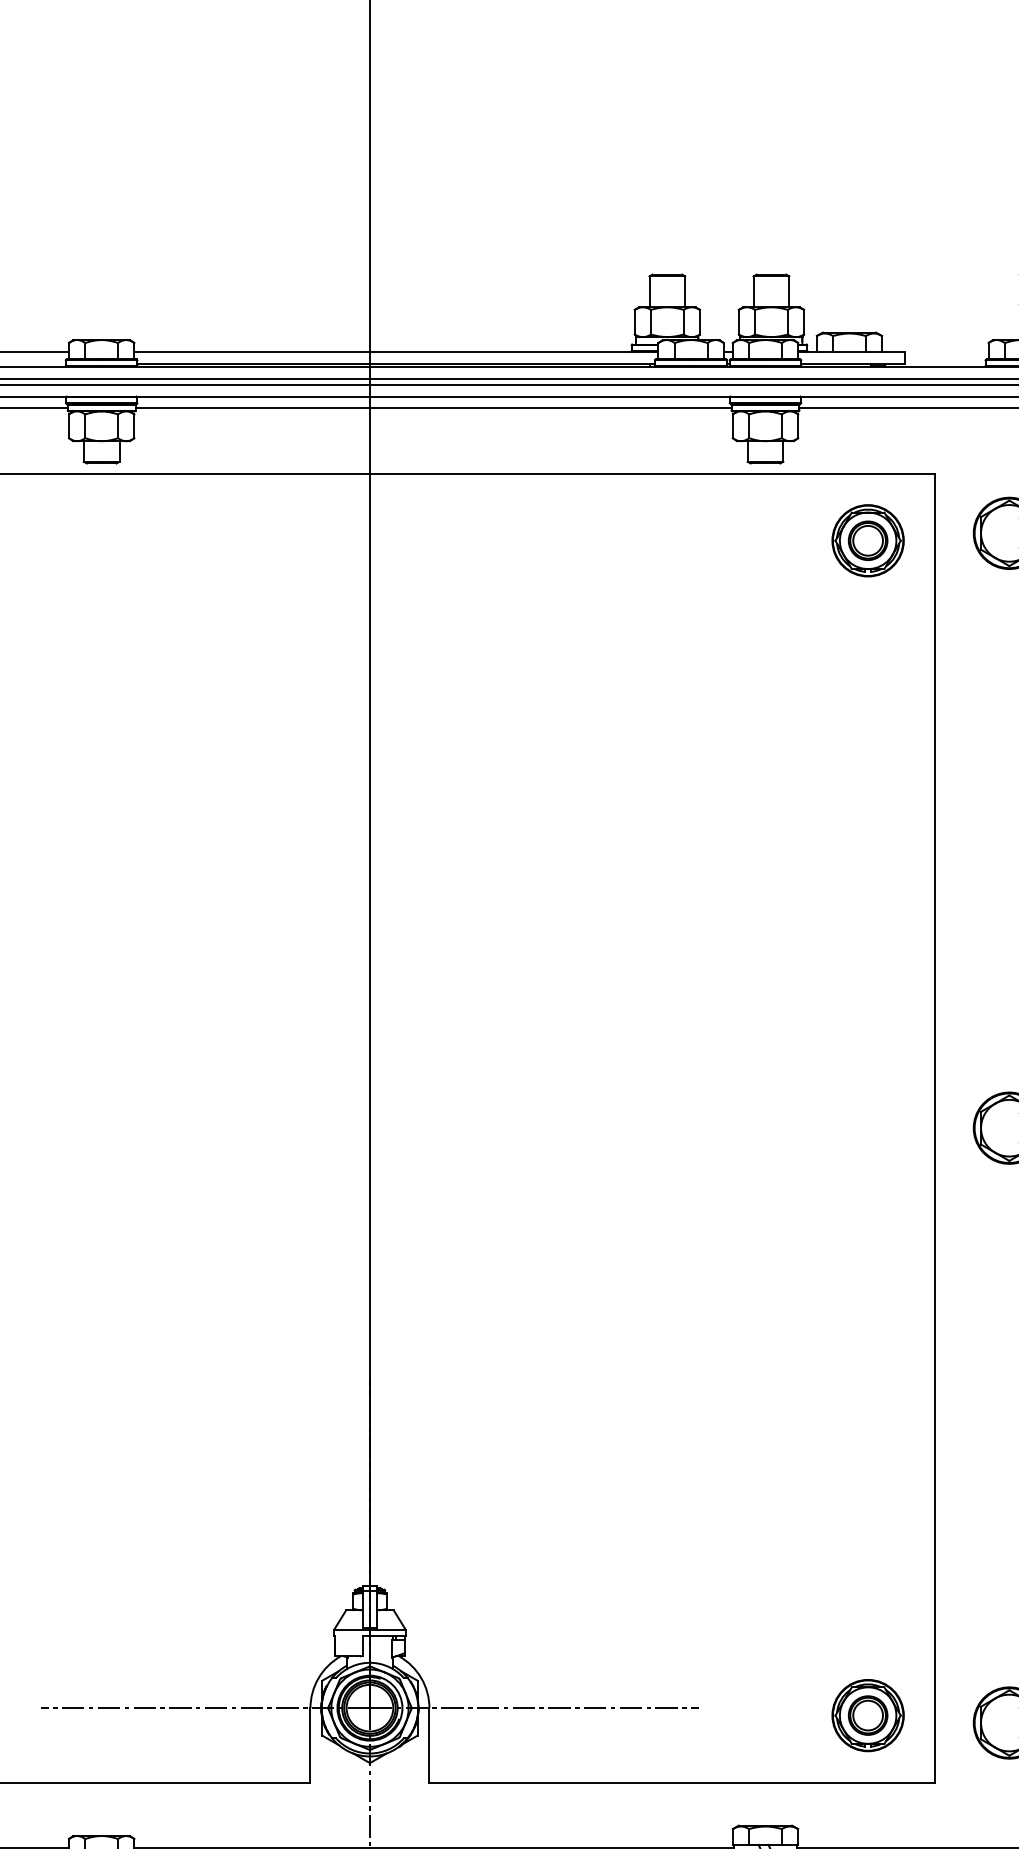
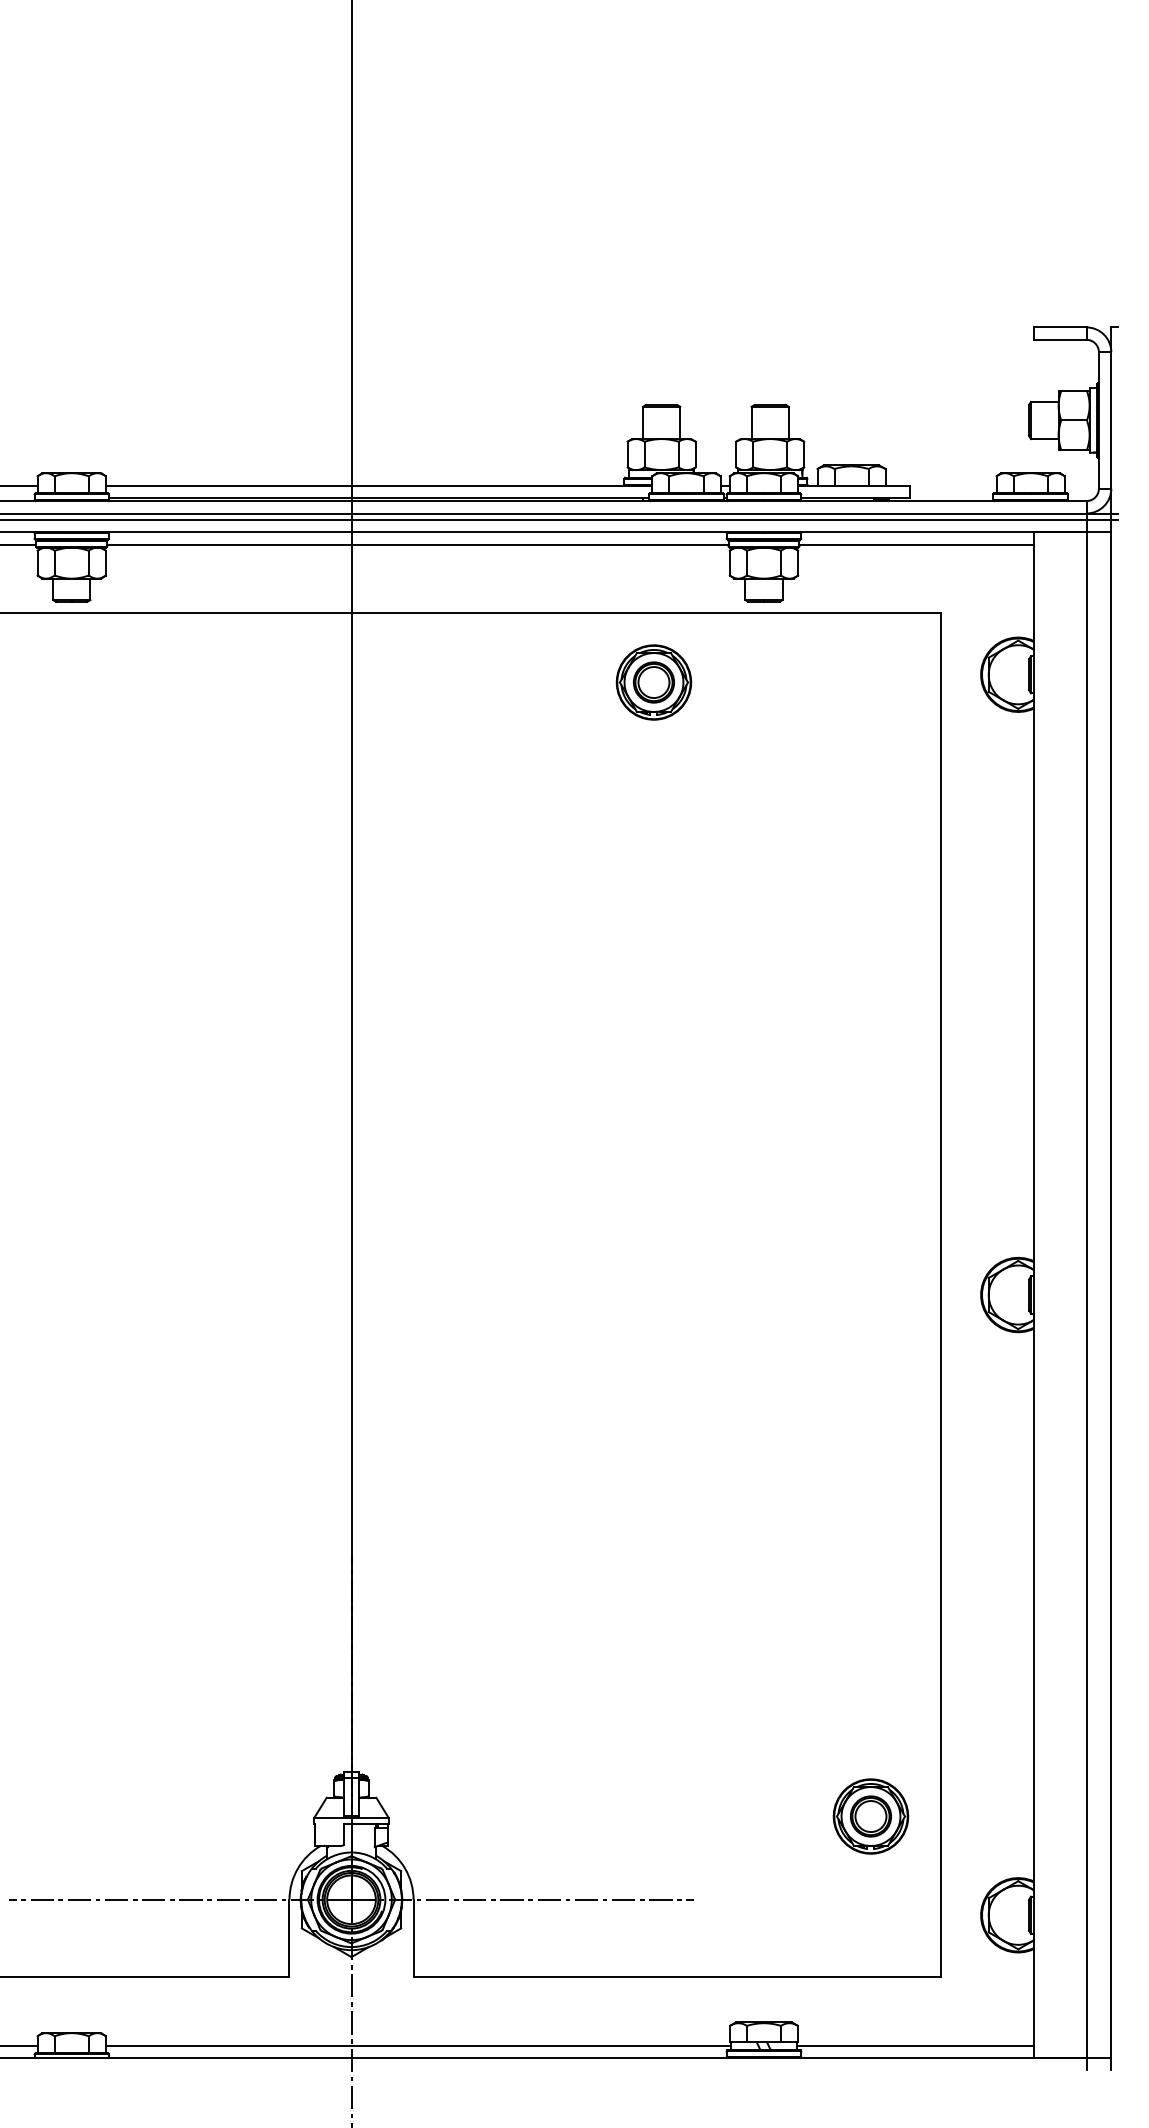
part: (867, 540) -> (653, 682), moved
part: (867, 1715) -> (870, 1816), moved

